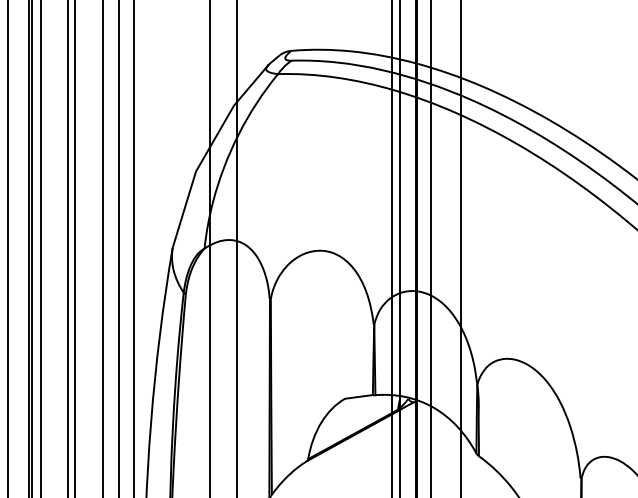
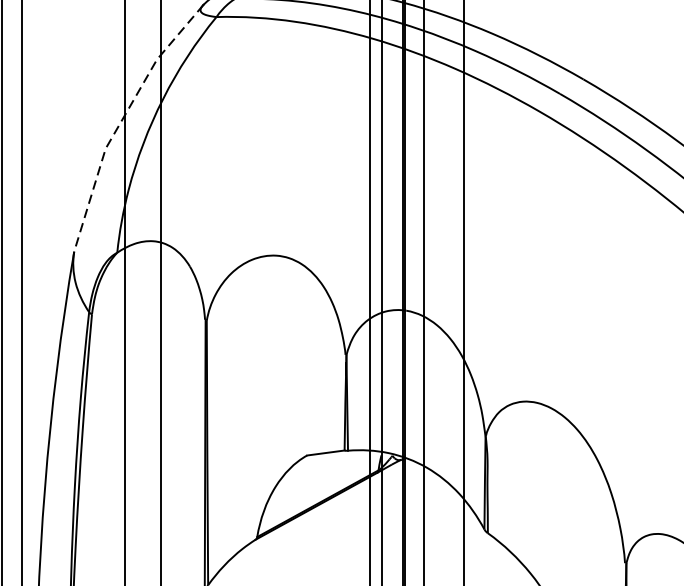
line: (208, 150) -> (122, 120), solid -> dashed

